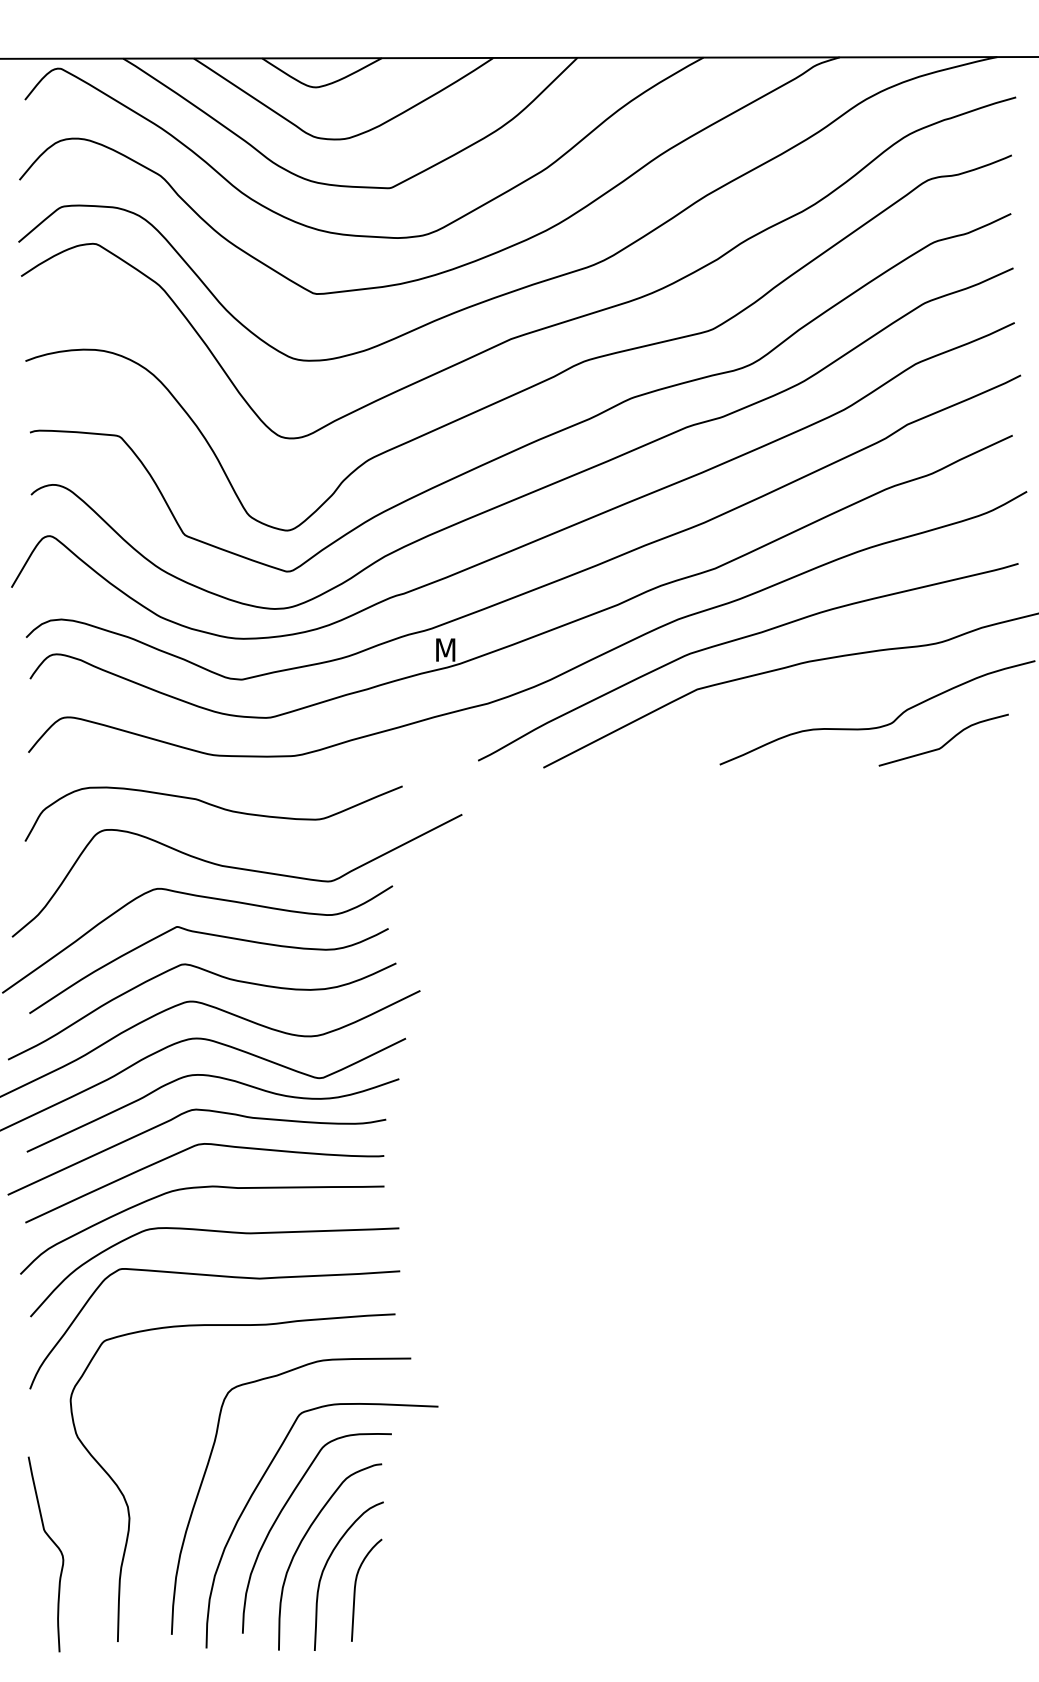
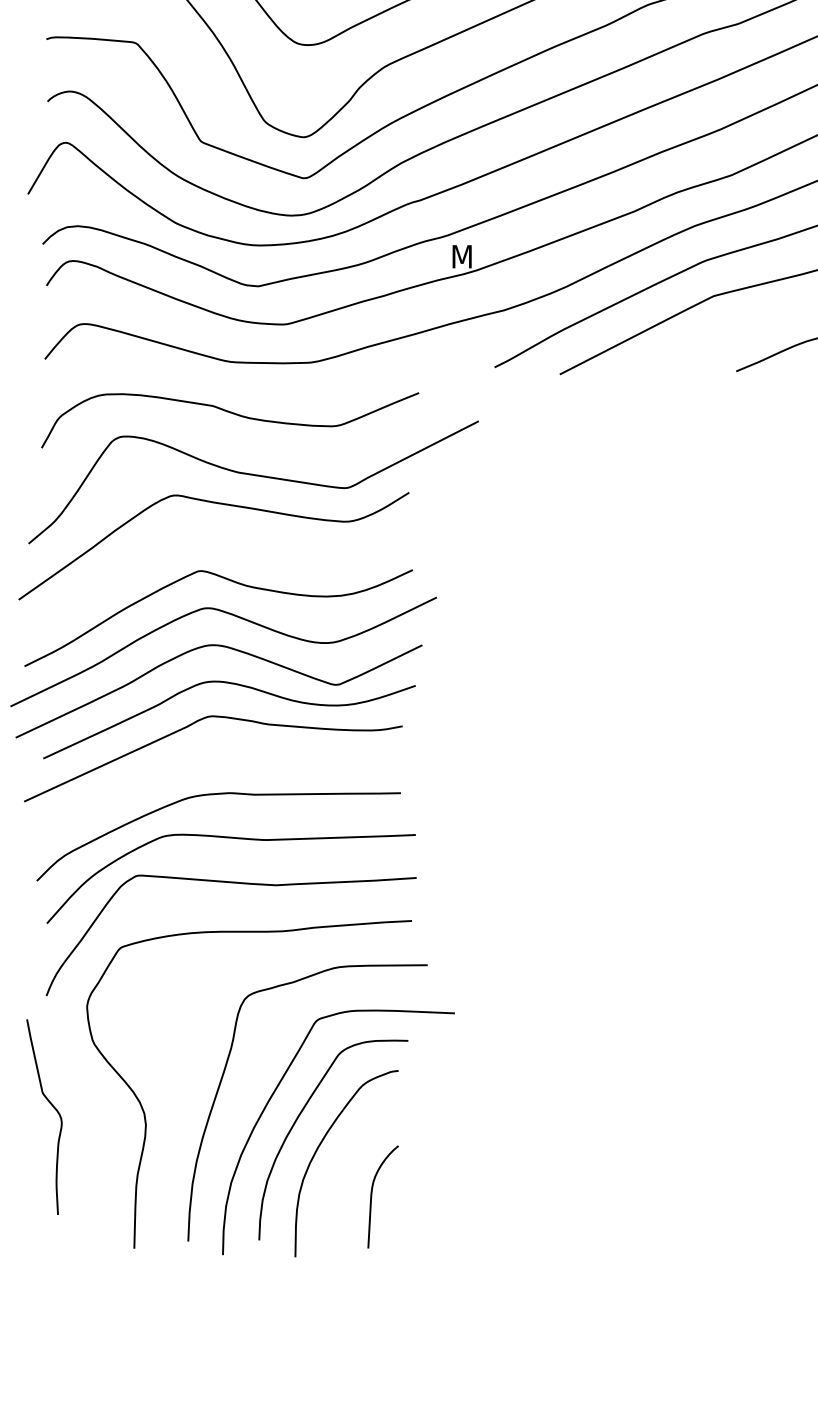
curve: (215, 936) -> (231, 543), removed
curve: (189, 1149) -> (205, 756), removed
curve: (56, 1547) -> (54, 1110), moved
curve: (325, 1568) -> (341, 1175), removed

